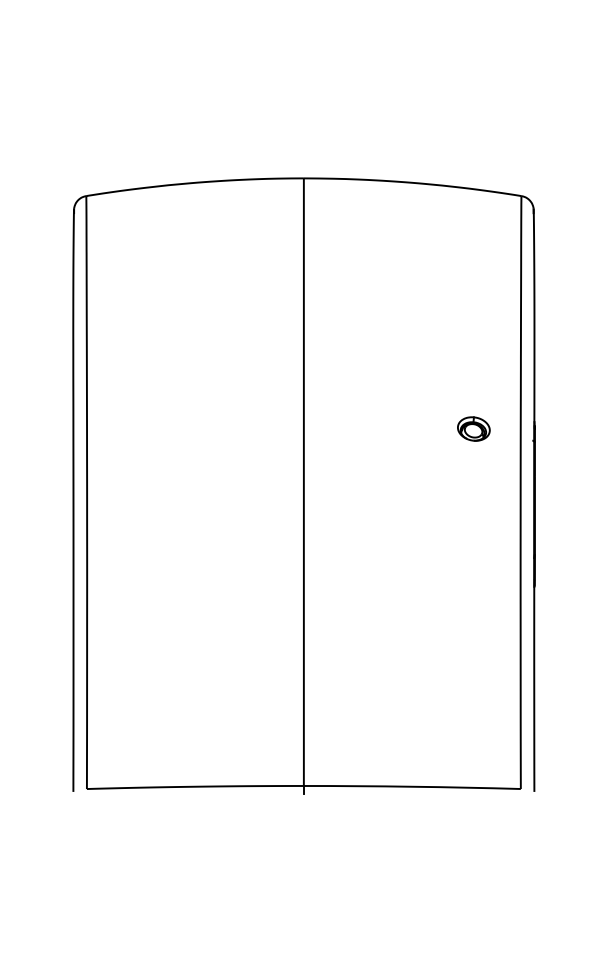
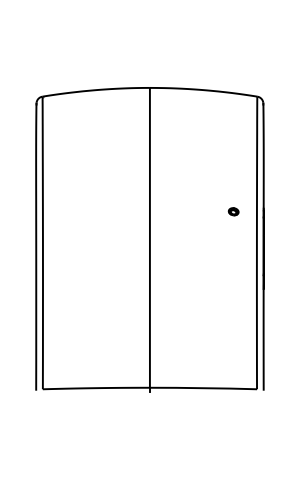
part: (473, 428) -> (233, 211), size x0.62

